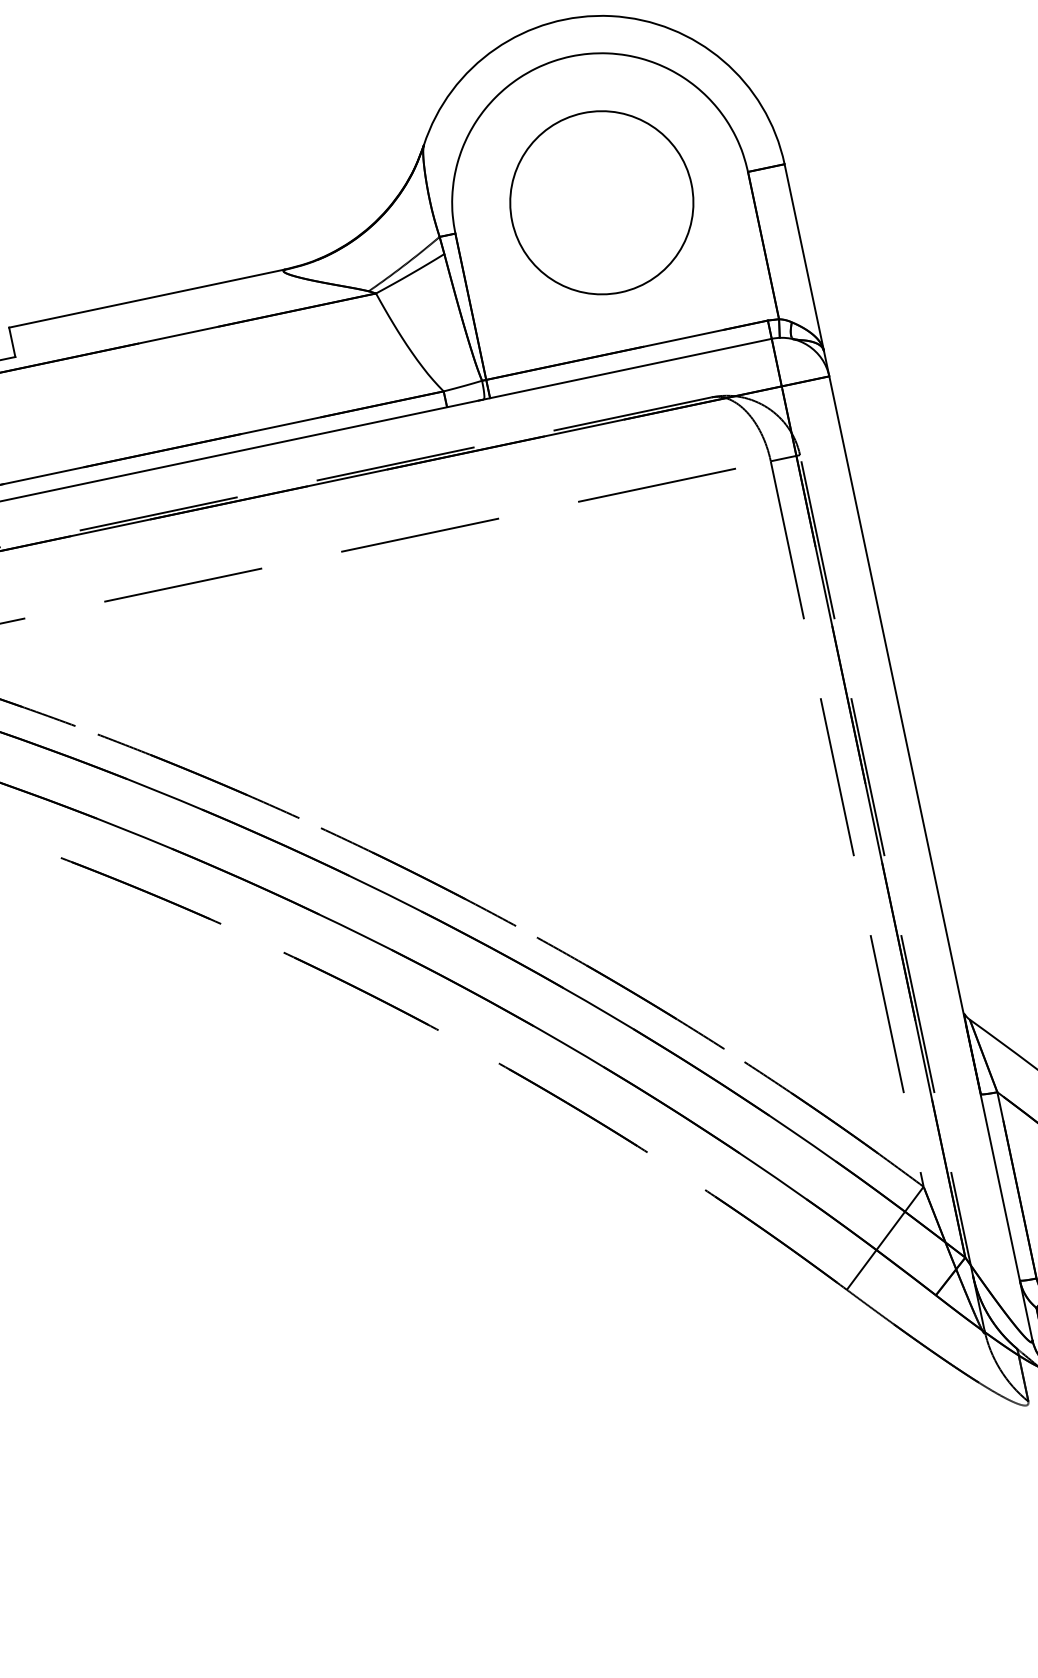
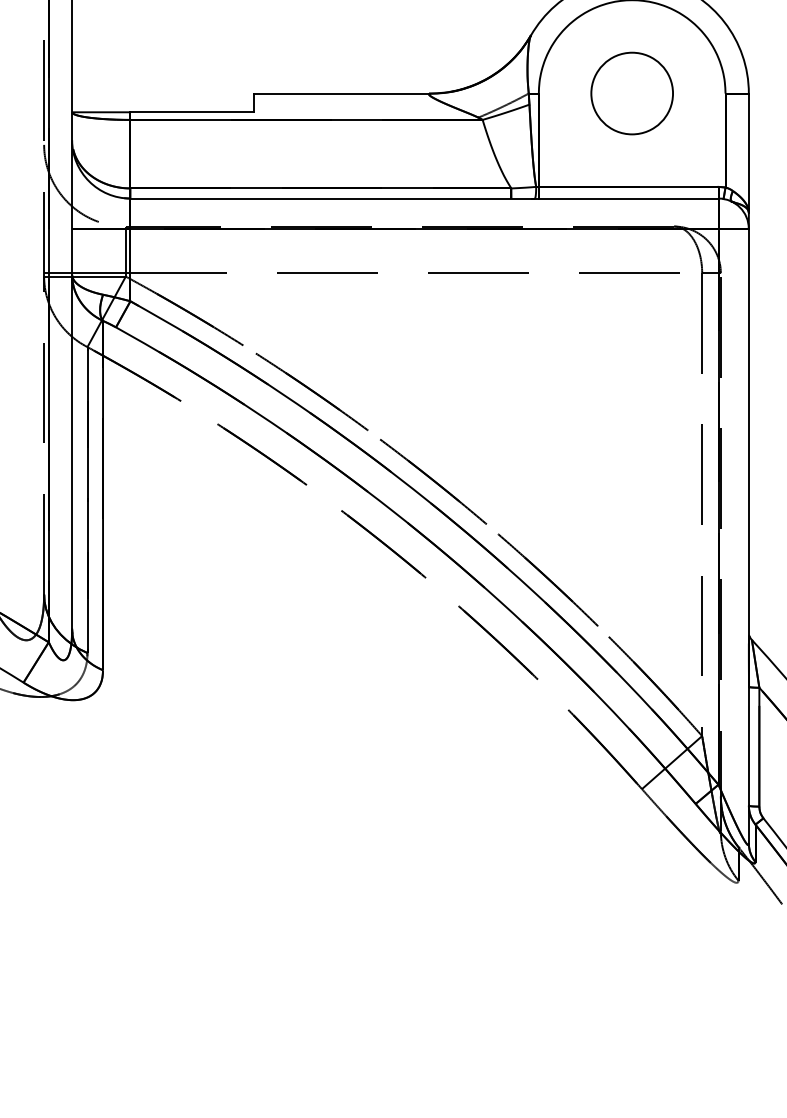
circle: (600, 202) -> (631, 93), size x0.71

